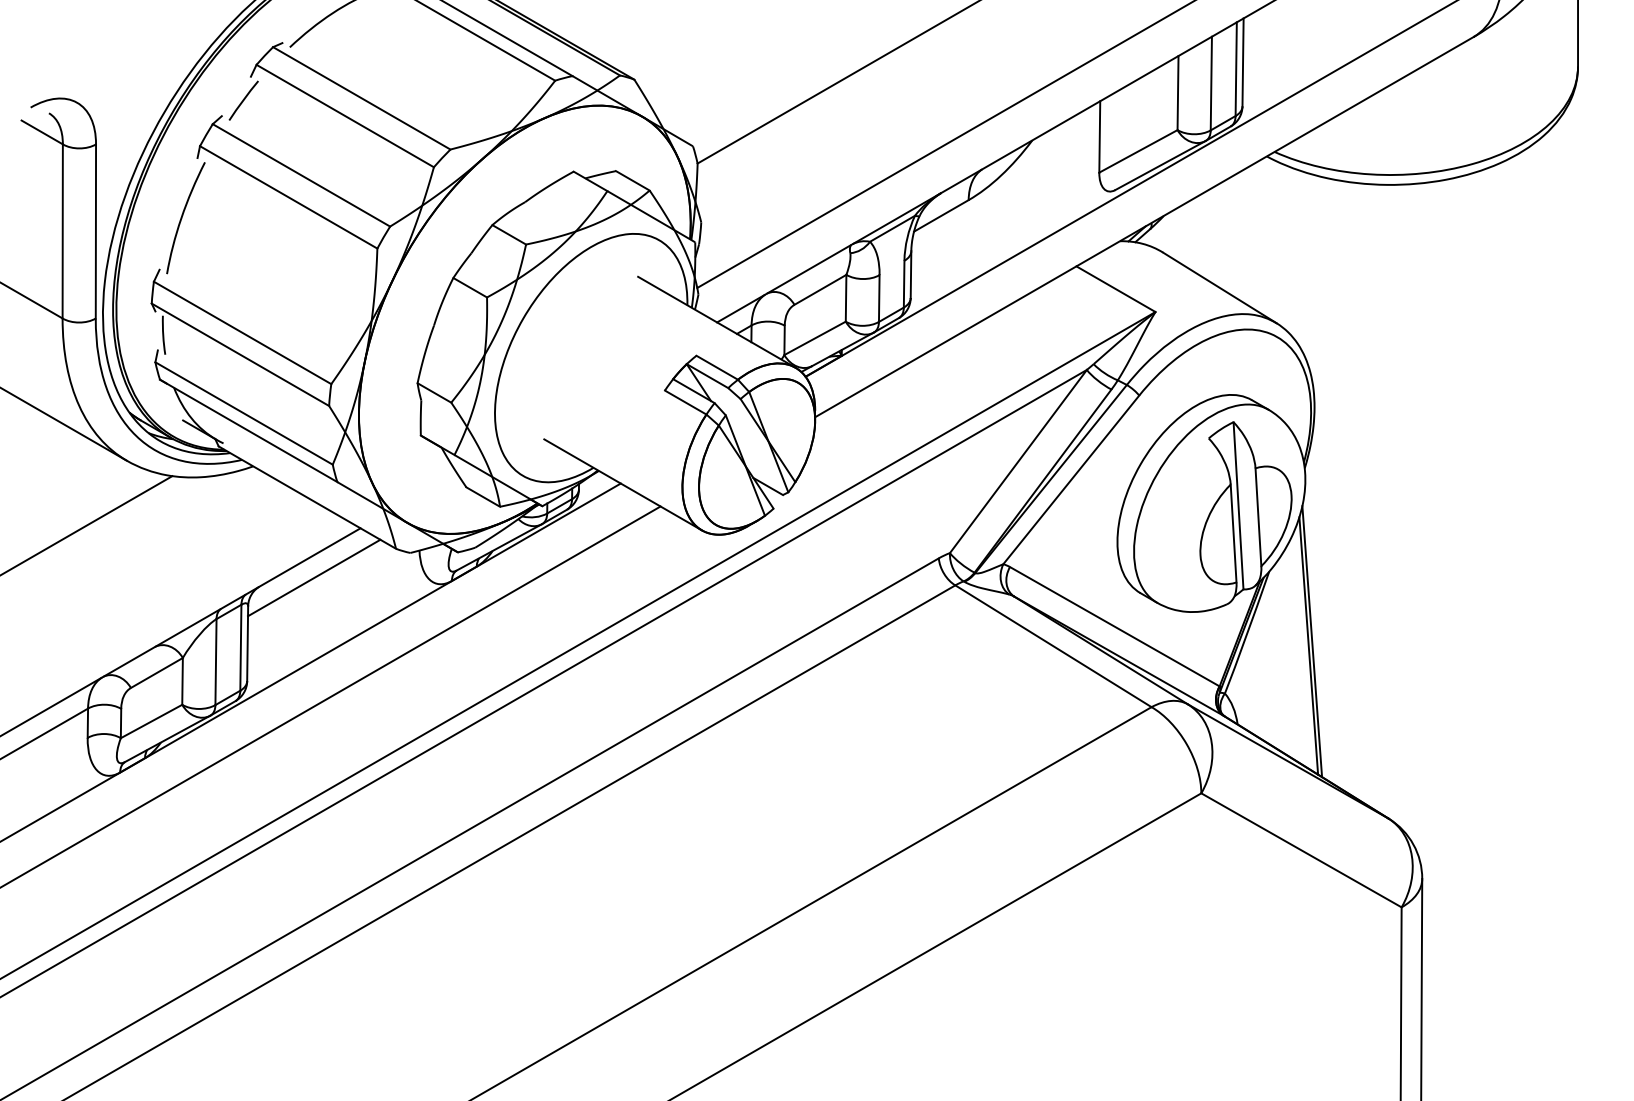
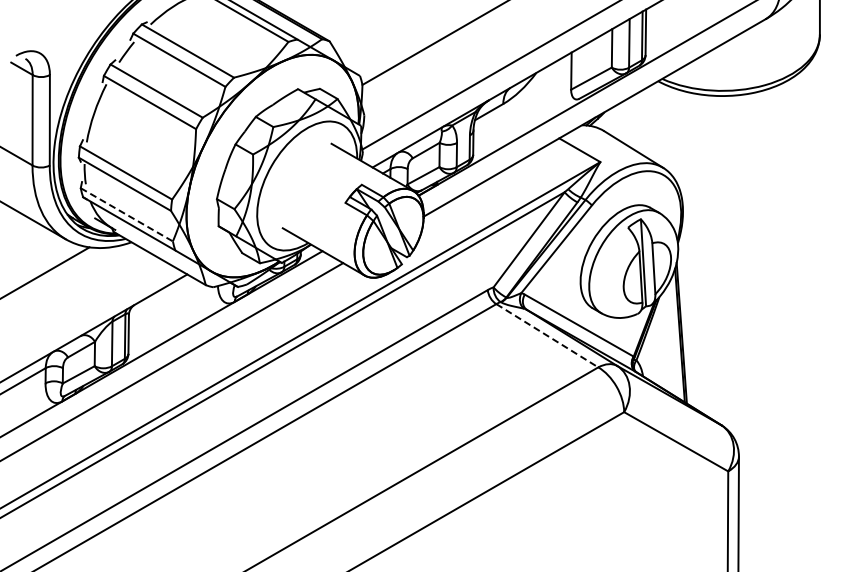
line: (245, 414) -> (127, 215), solid -> dashed
line: (312, 578) -> (162, 300), removed
line: (1053, 645) -> (547, 335), solid -> dashed

